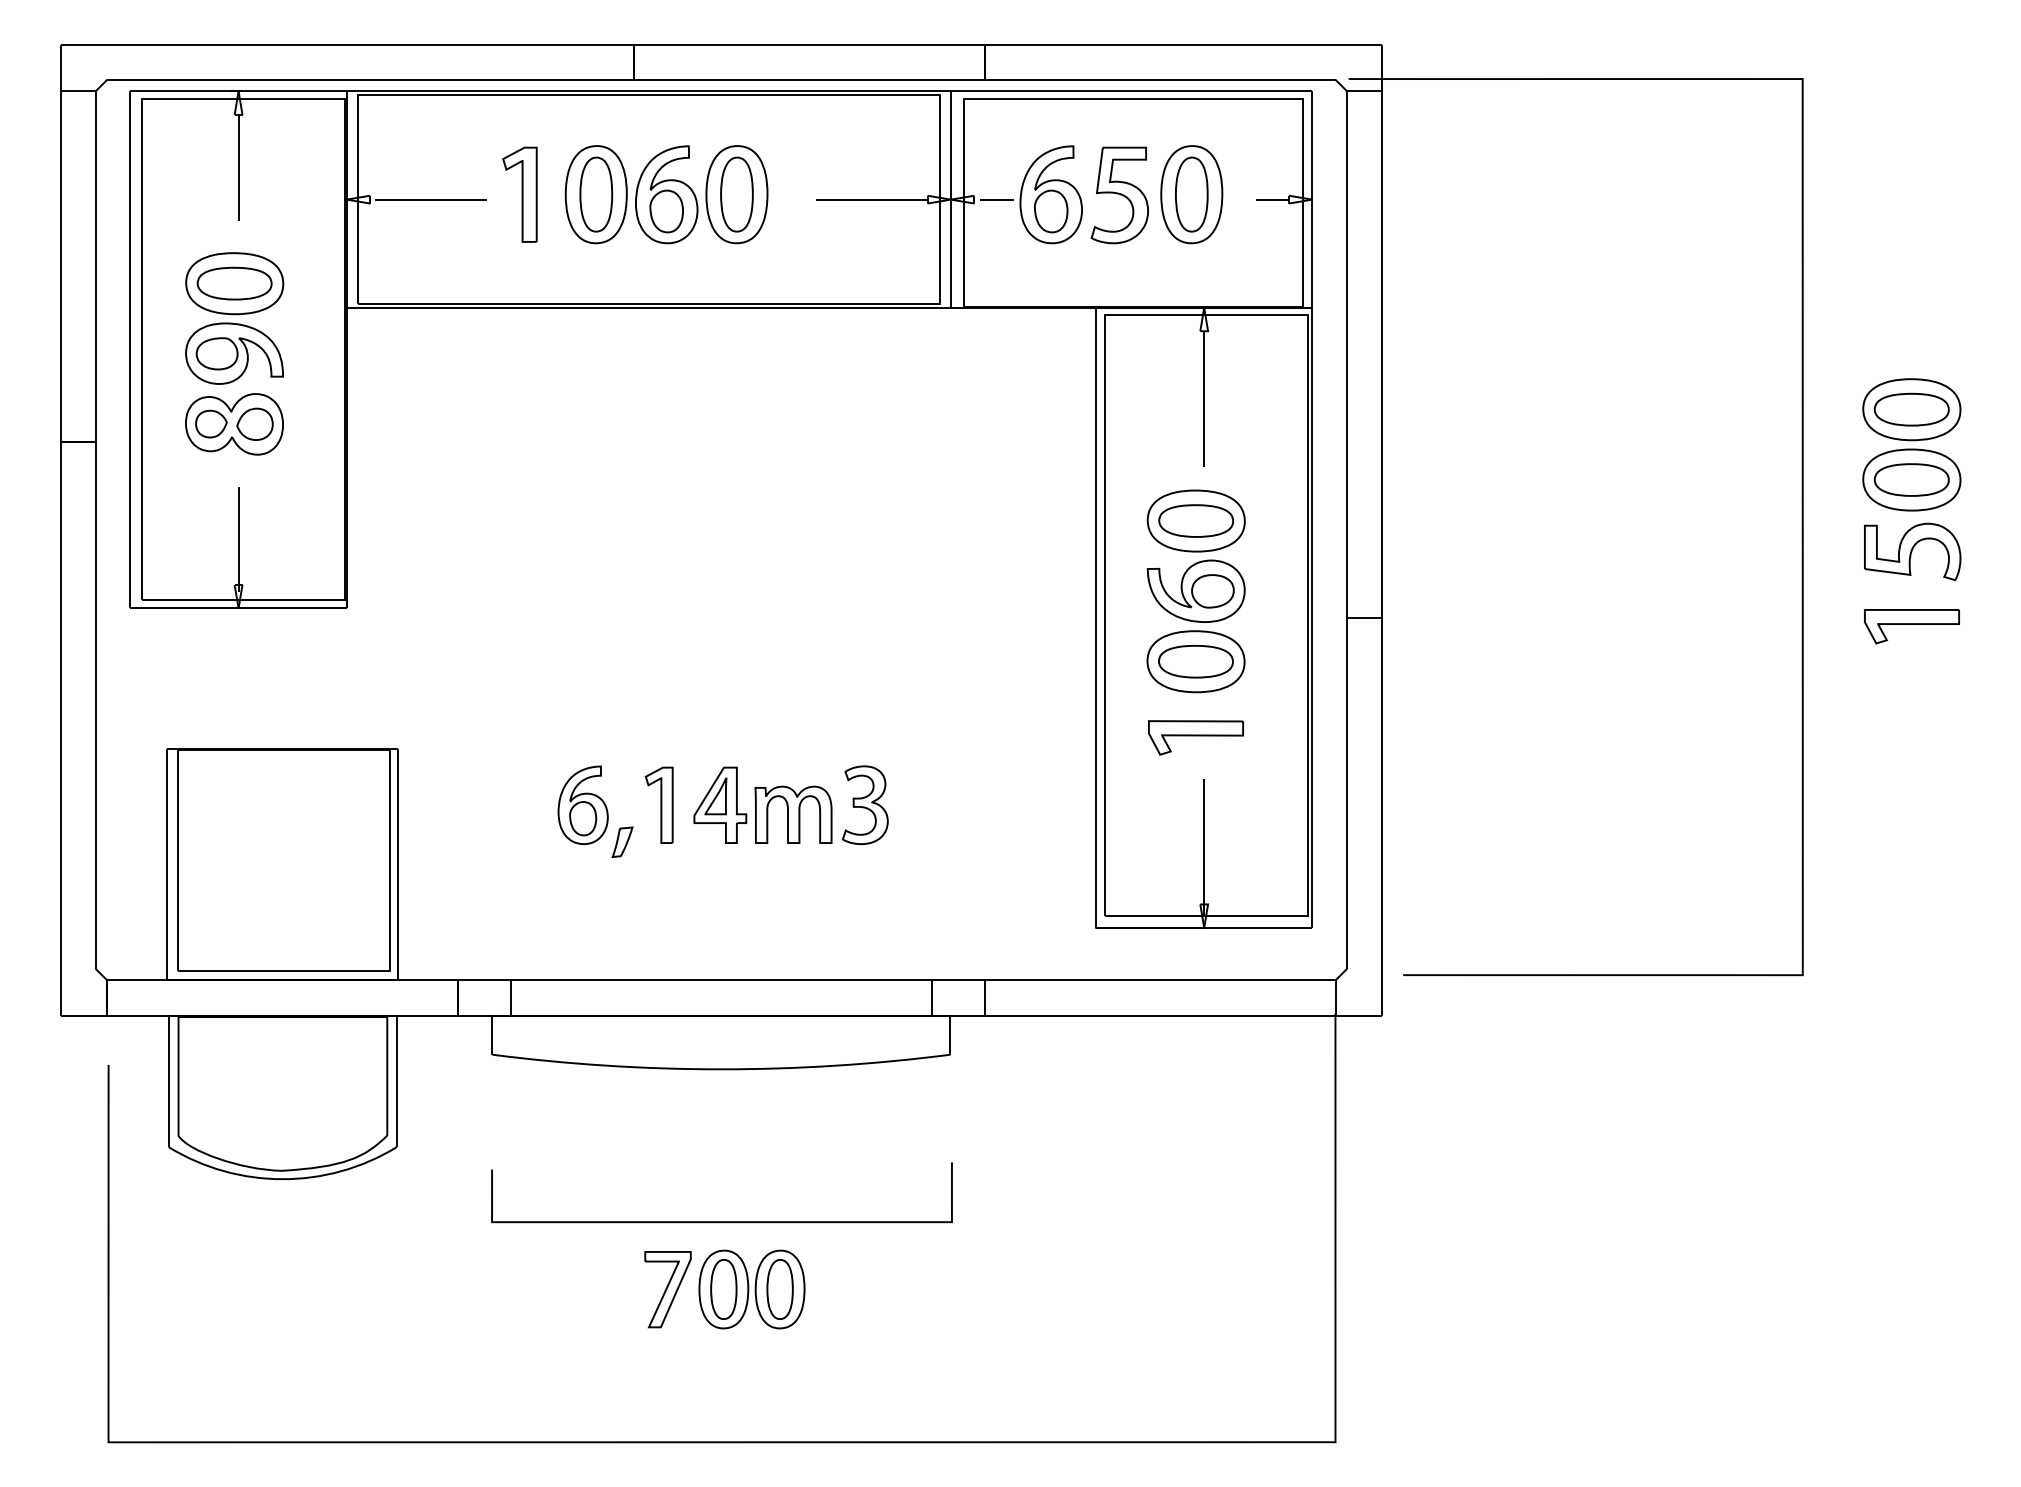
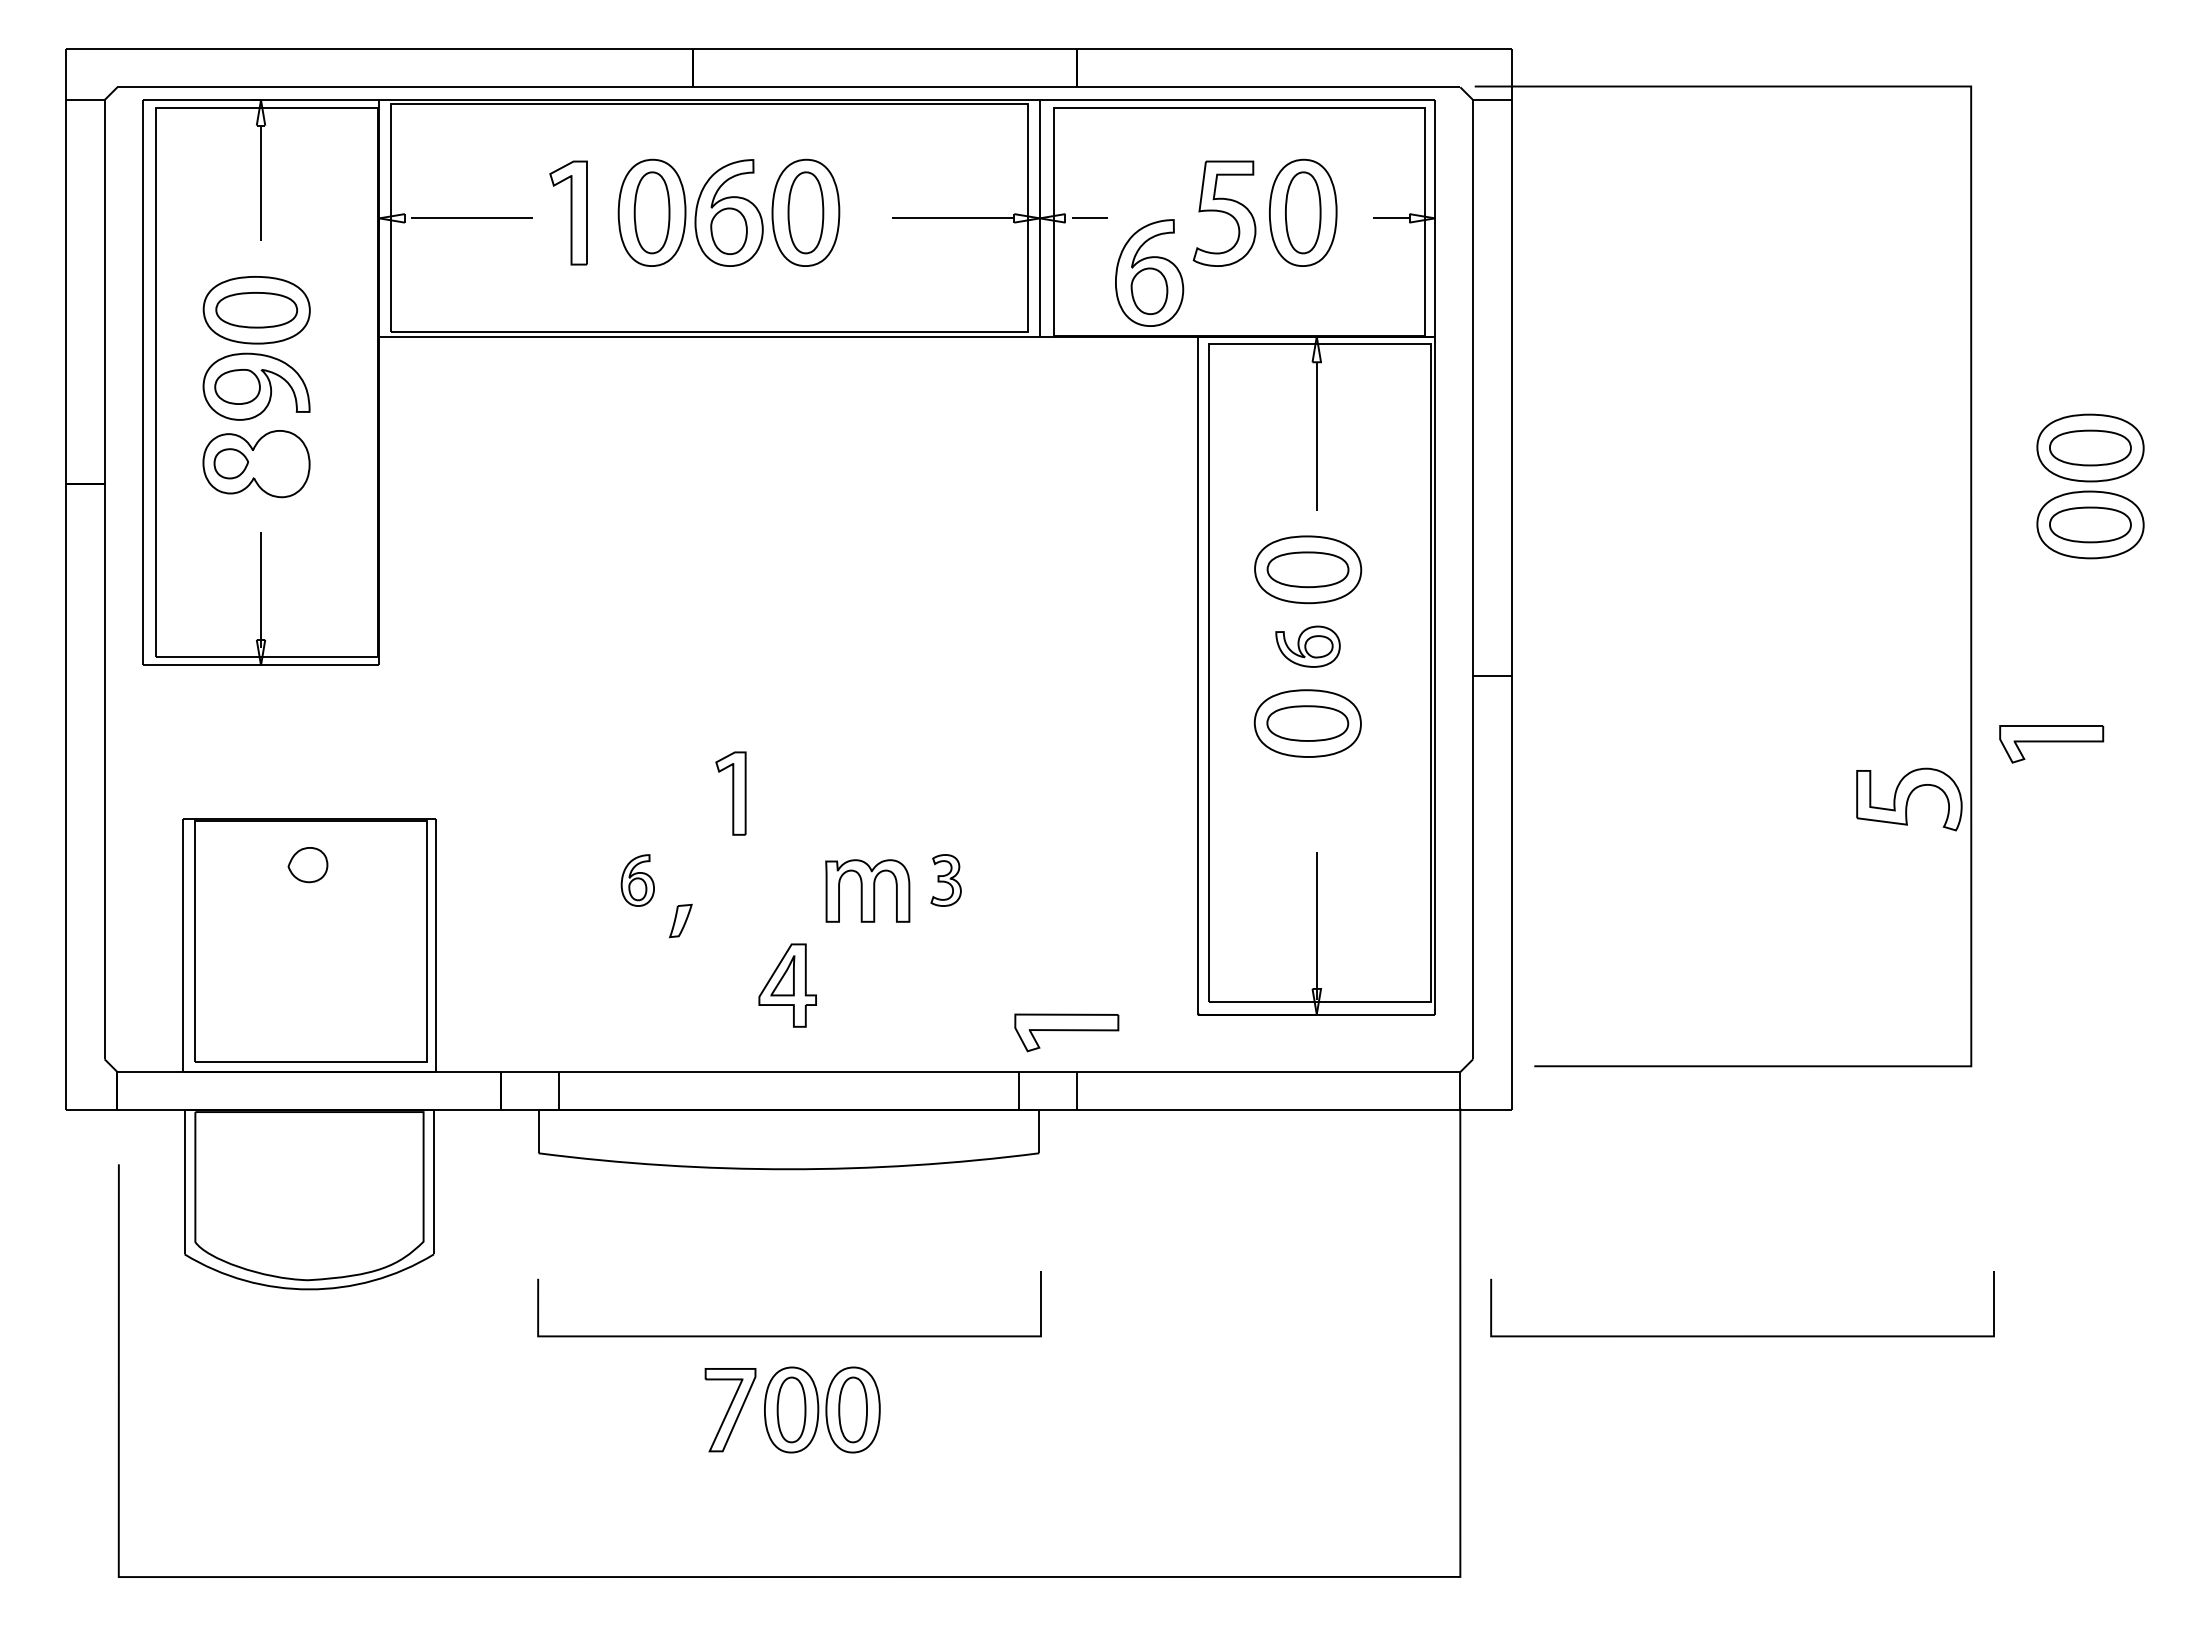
part: (1051, 194) -> (1149, 272), moved
part: (254, 424) -> (307, 865), moved
part: (1912, 551) -> (1909, 799), moved
part: (1195, 591) -> (1307, 646), size x0.6
part: (1911, 626) -> (2051, 744), moved
part: (1195, 737) -> (1066, 1032), moved
part: (582, 805) -> (637, 880), size x0.6
part: (658, 805) -> (730, 793), moved
part: (720, 805) -> (787, 985), moved
part: (864, 805) -> (945, 880), size x0.6
curve: (1593, 1221) -> (1742, 1335), added

